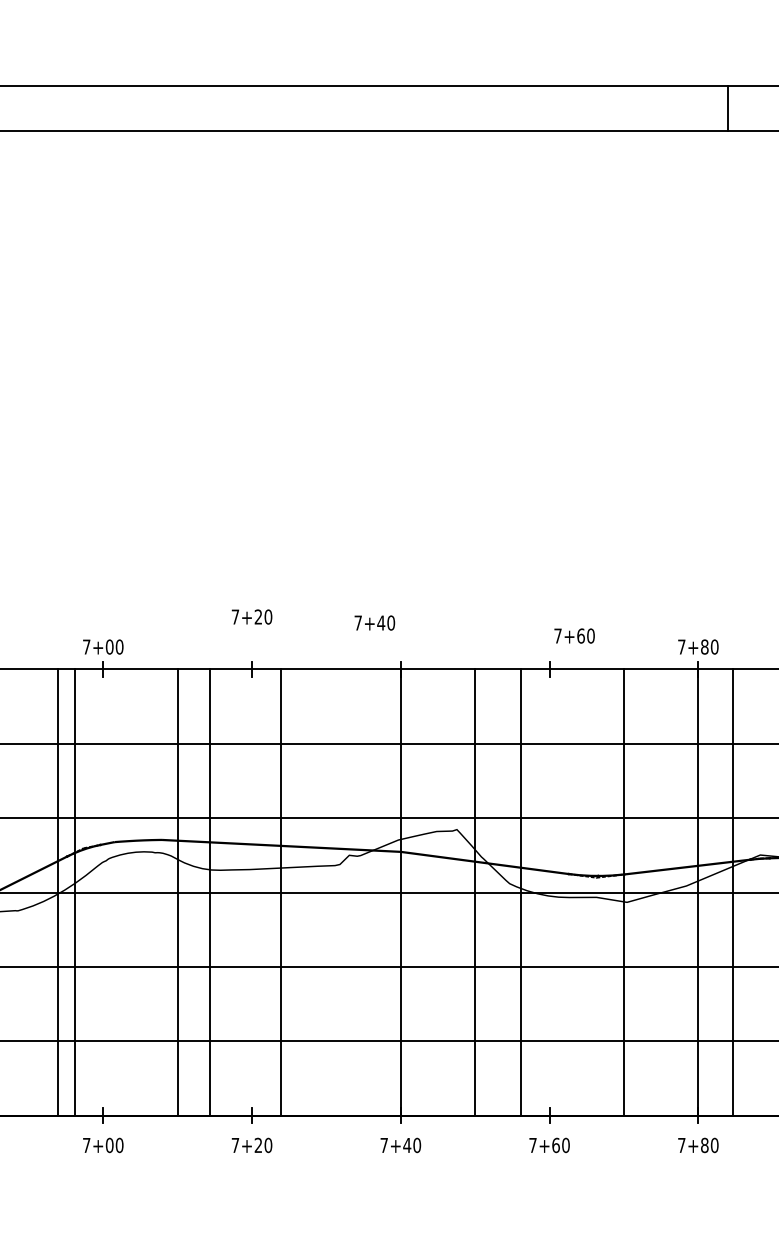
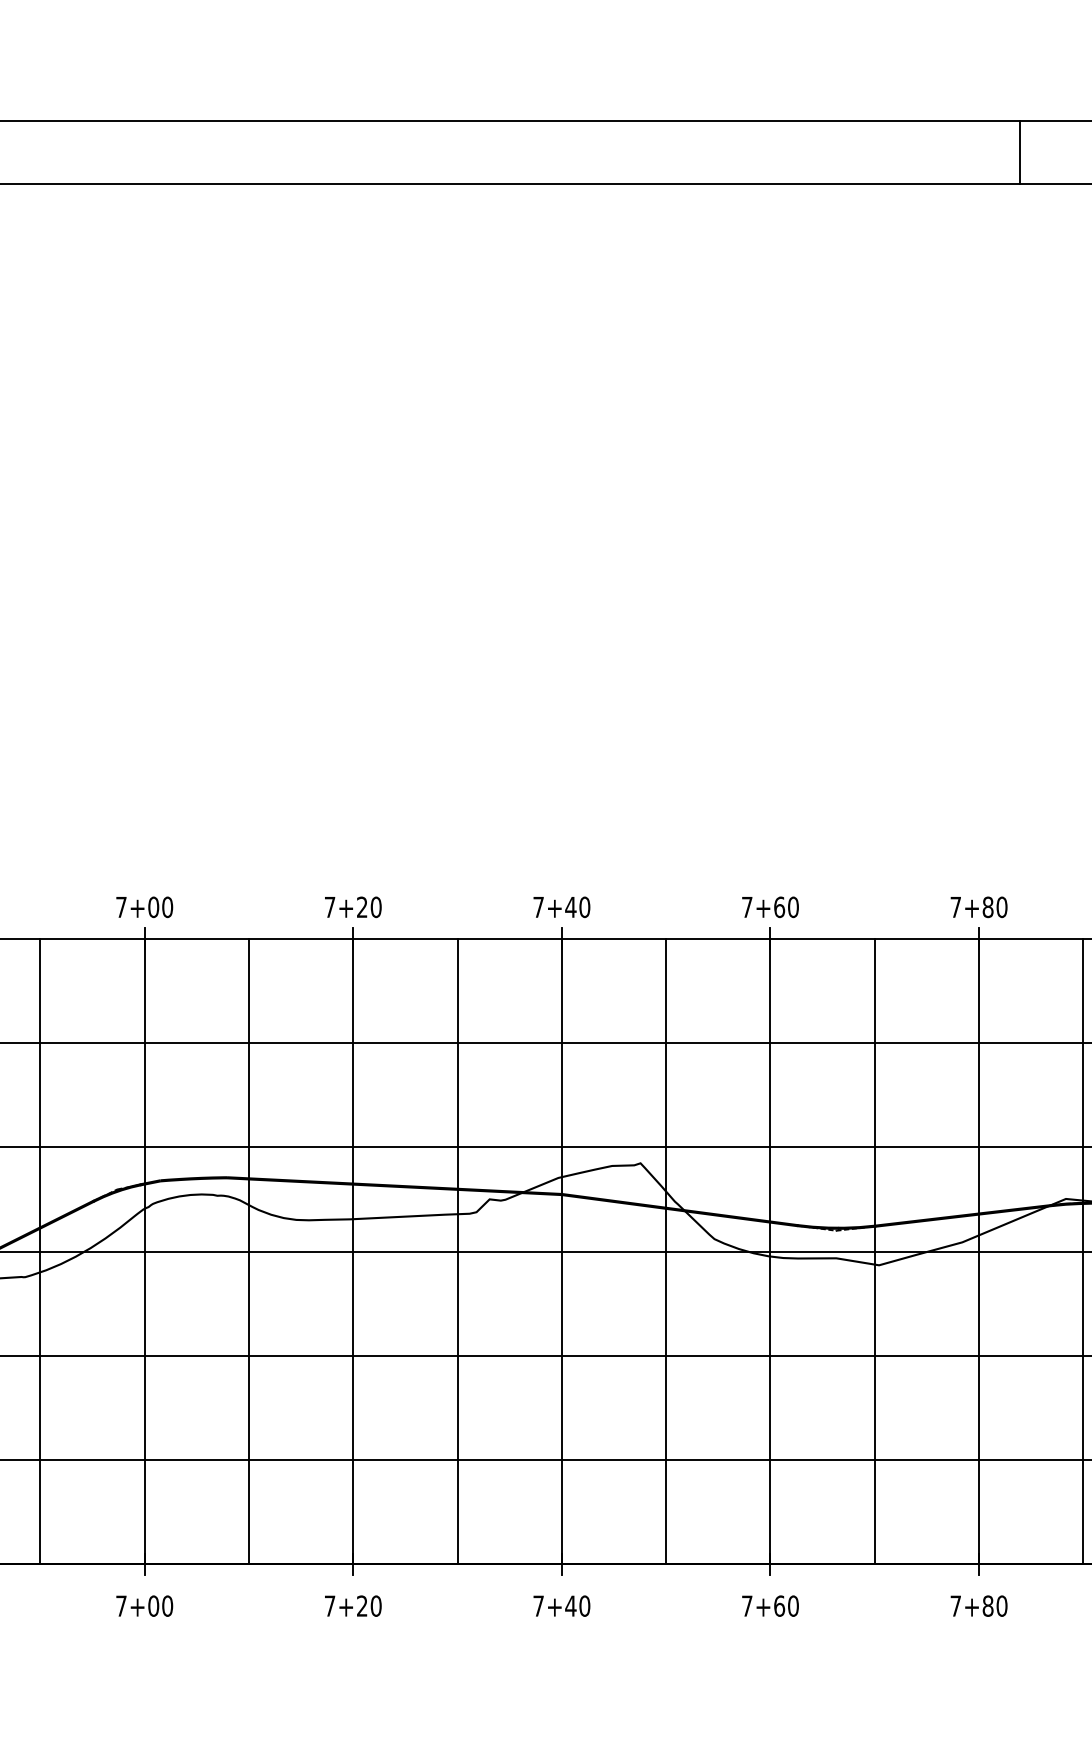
text: (251, 616) -> (352, 906), moved
text: (374, 622) -> (561, 906), moved
text: (574, 635) -> (770, 906), moved
line: (58, 892) -> (144, 1251), moved
line: (74, 892) -> (39, 1251), moved
line: (210, 892) -> (353, 1251), moved
line: (281, 892) -> (457, 1251), moved
line: (520, 892) -> (770, 1251), moved
line: (732, 892) -> (1083, 1251), moved

